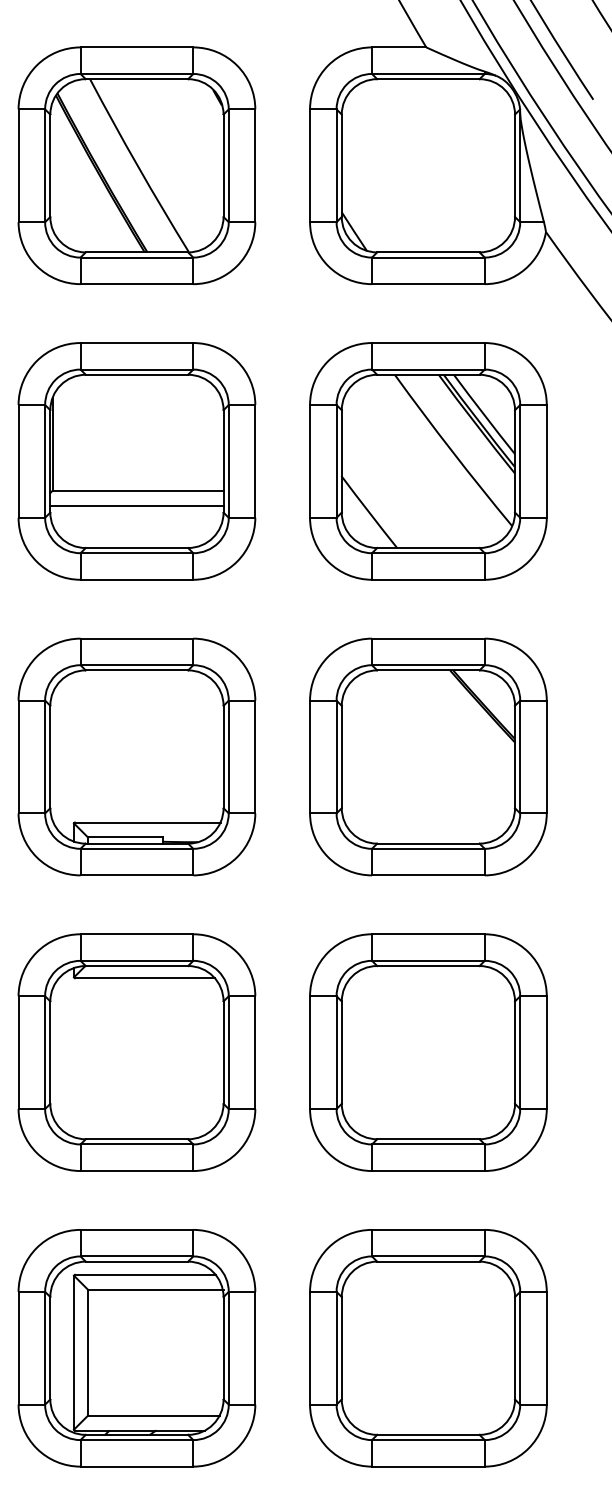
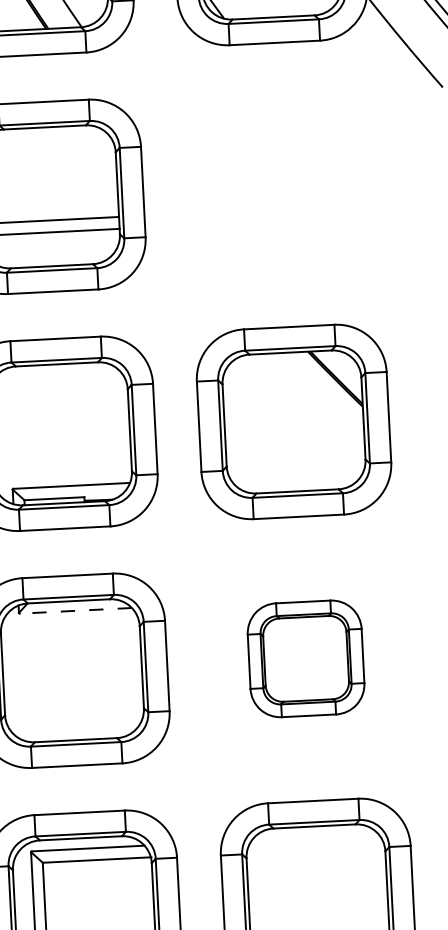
part: (428, 461) -> (282, 185), removed
line: (144, 978) -> (75, 611), solid -> dashed
part: (428, 1052) -> (306, 658), size x0.6

